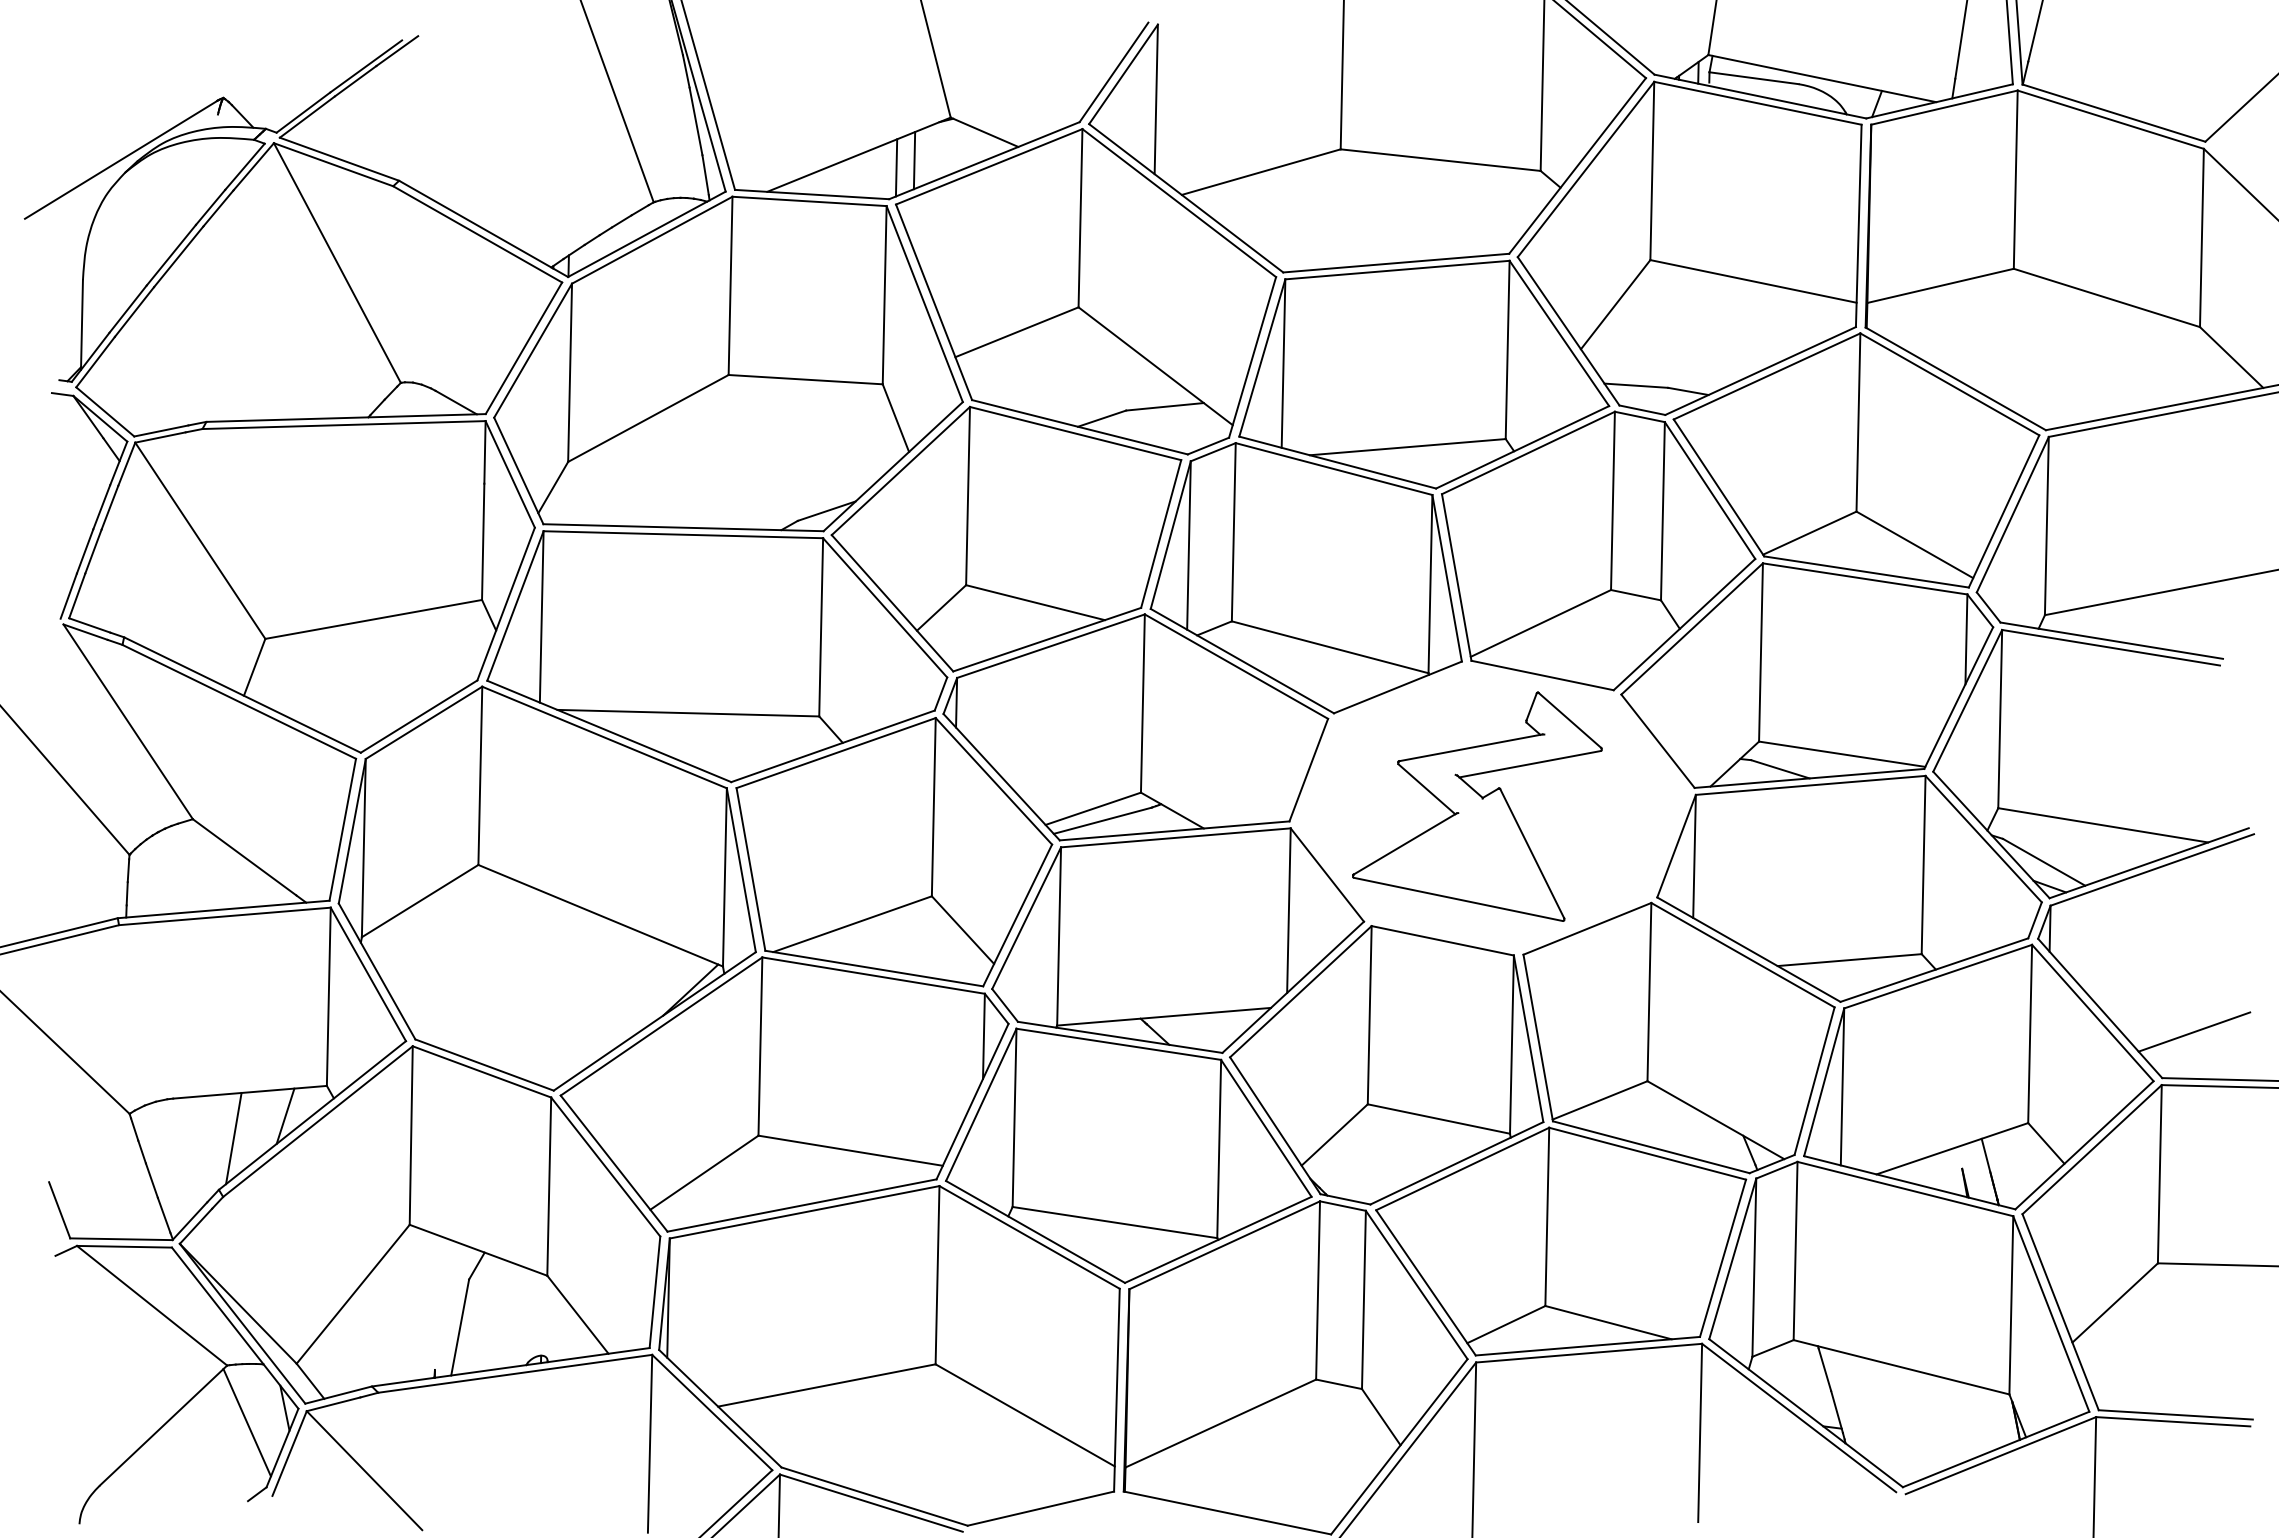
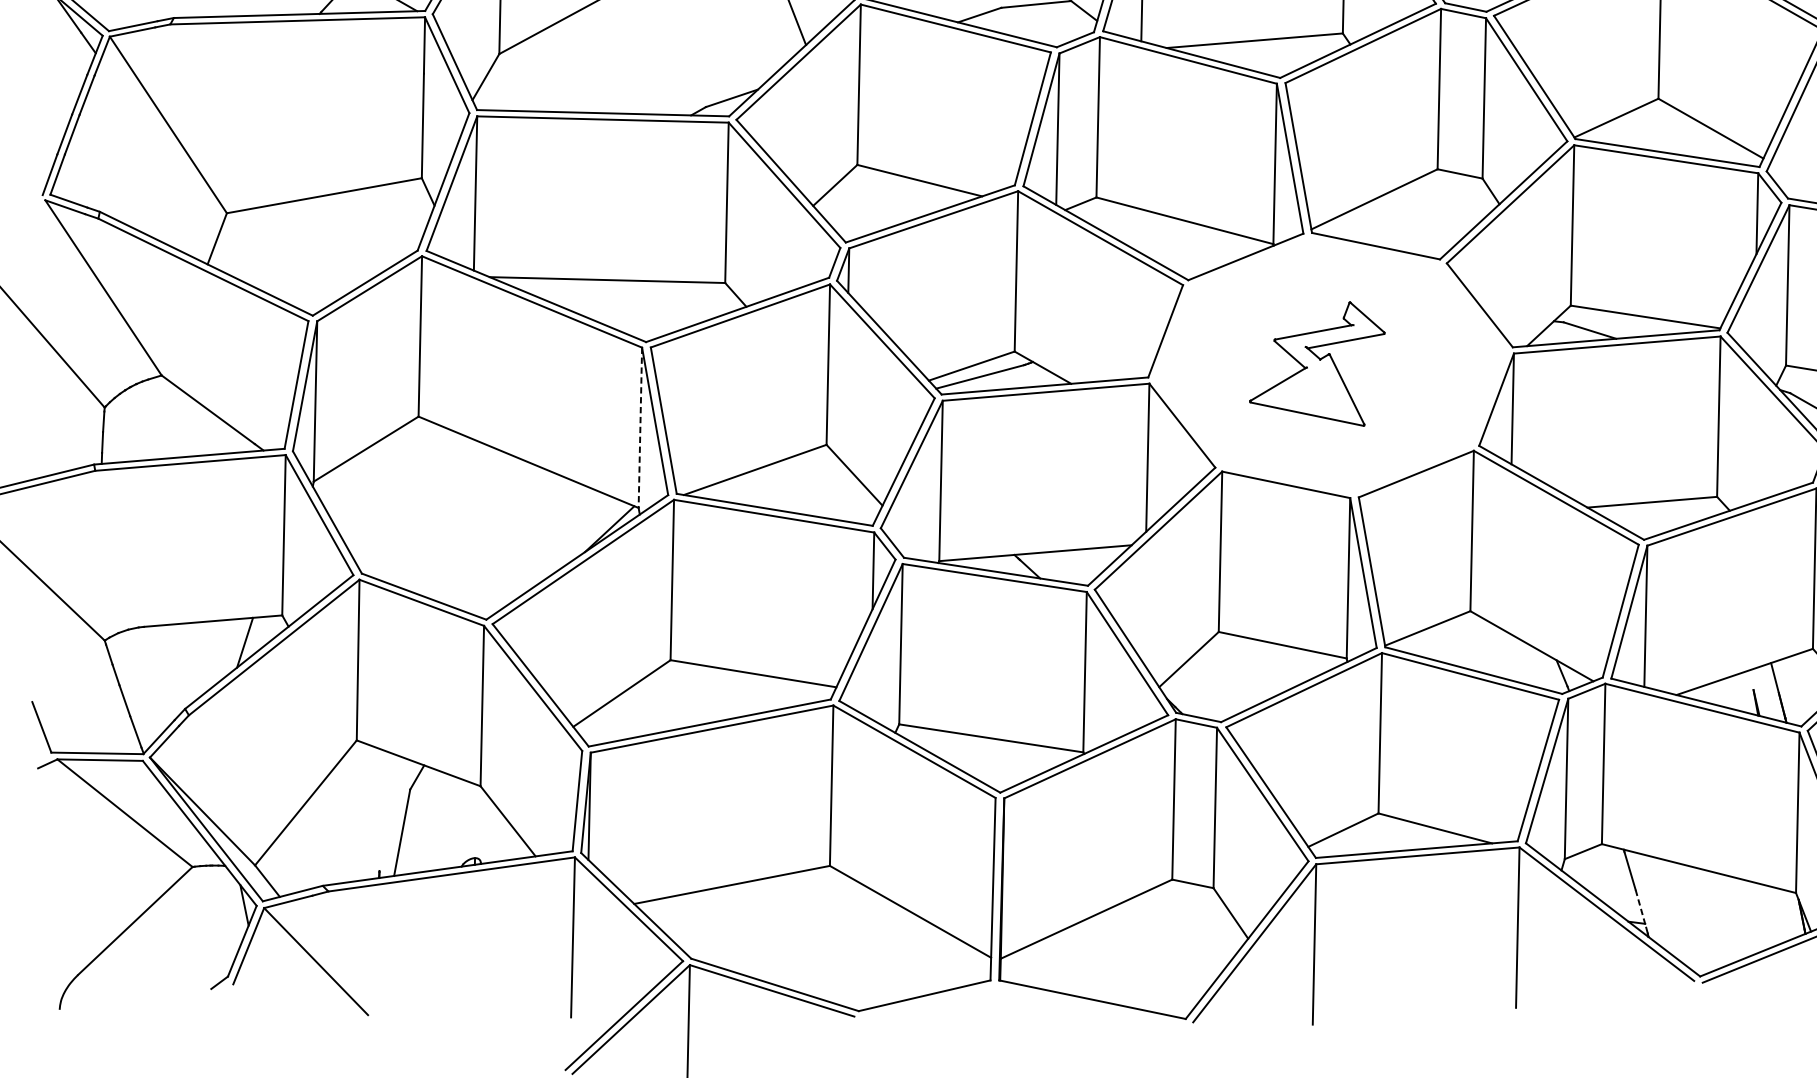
part: (1477, 806) -> (1317, 364), size x0.6
line: (724, 877) -> (639, 427), solid -> dashed
line: (233, 1138) -> (198, 662), removed
line: (1837, 1411) -> (1641, 908), solid -> dashed
line: (246, 1422) -> (209, 918), removed

